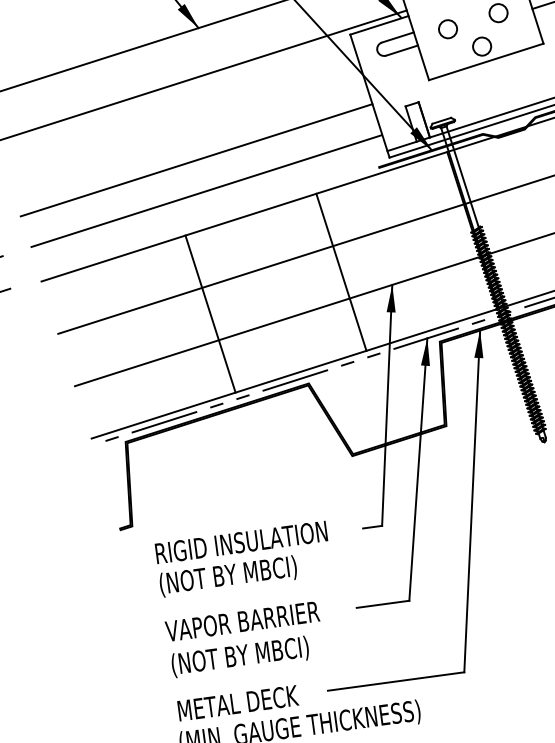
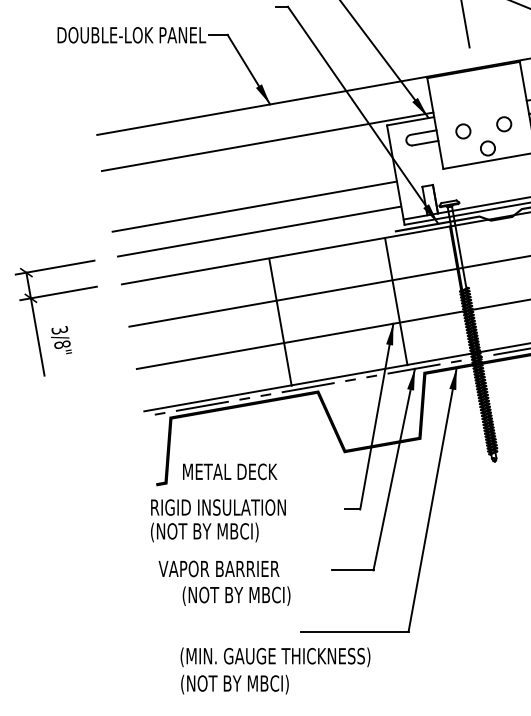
line: (341, 272) -> (396, 301), moved
line: (210, 313) -> (280, 321), moved
text: (243, 558) -> (218, 520), moved
text: (241, 621) -> (218, 568), moved
text: (238, 702) -> (230, 471), moved

